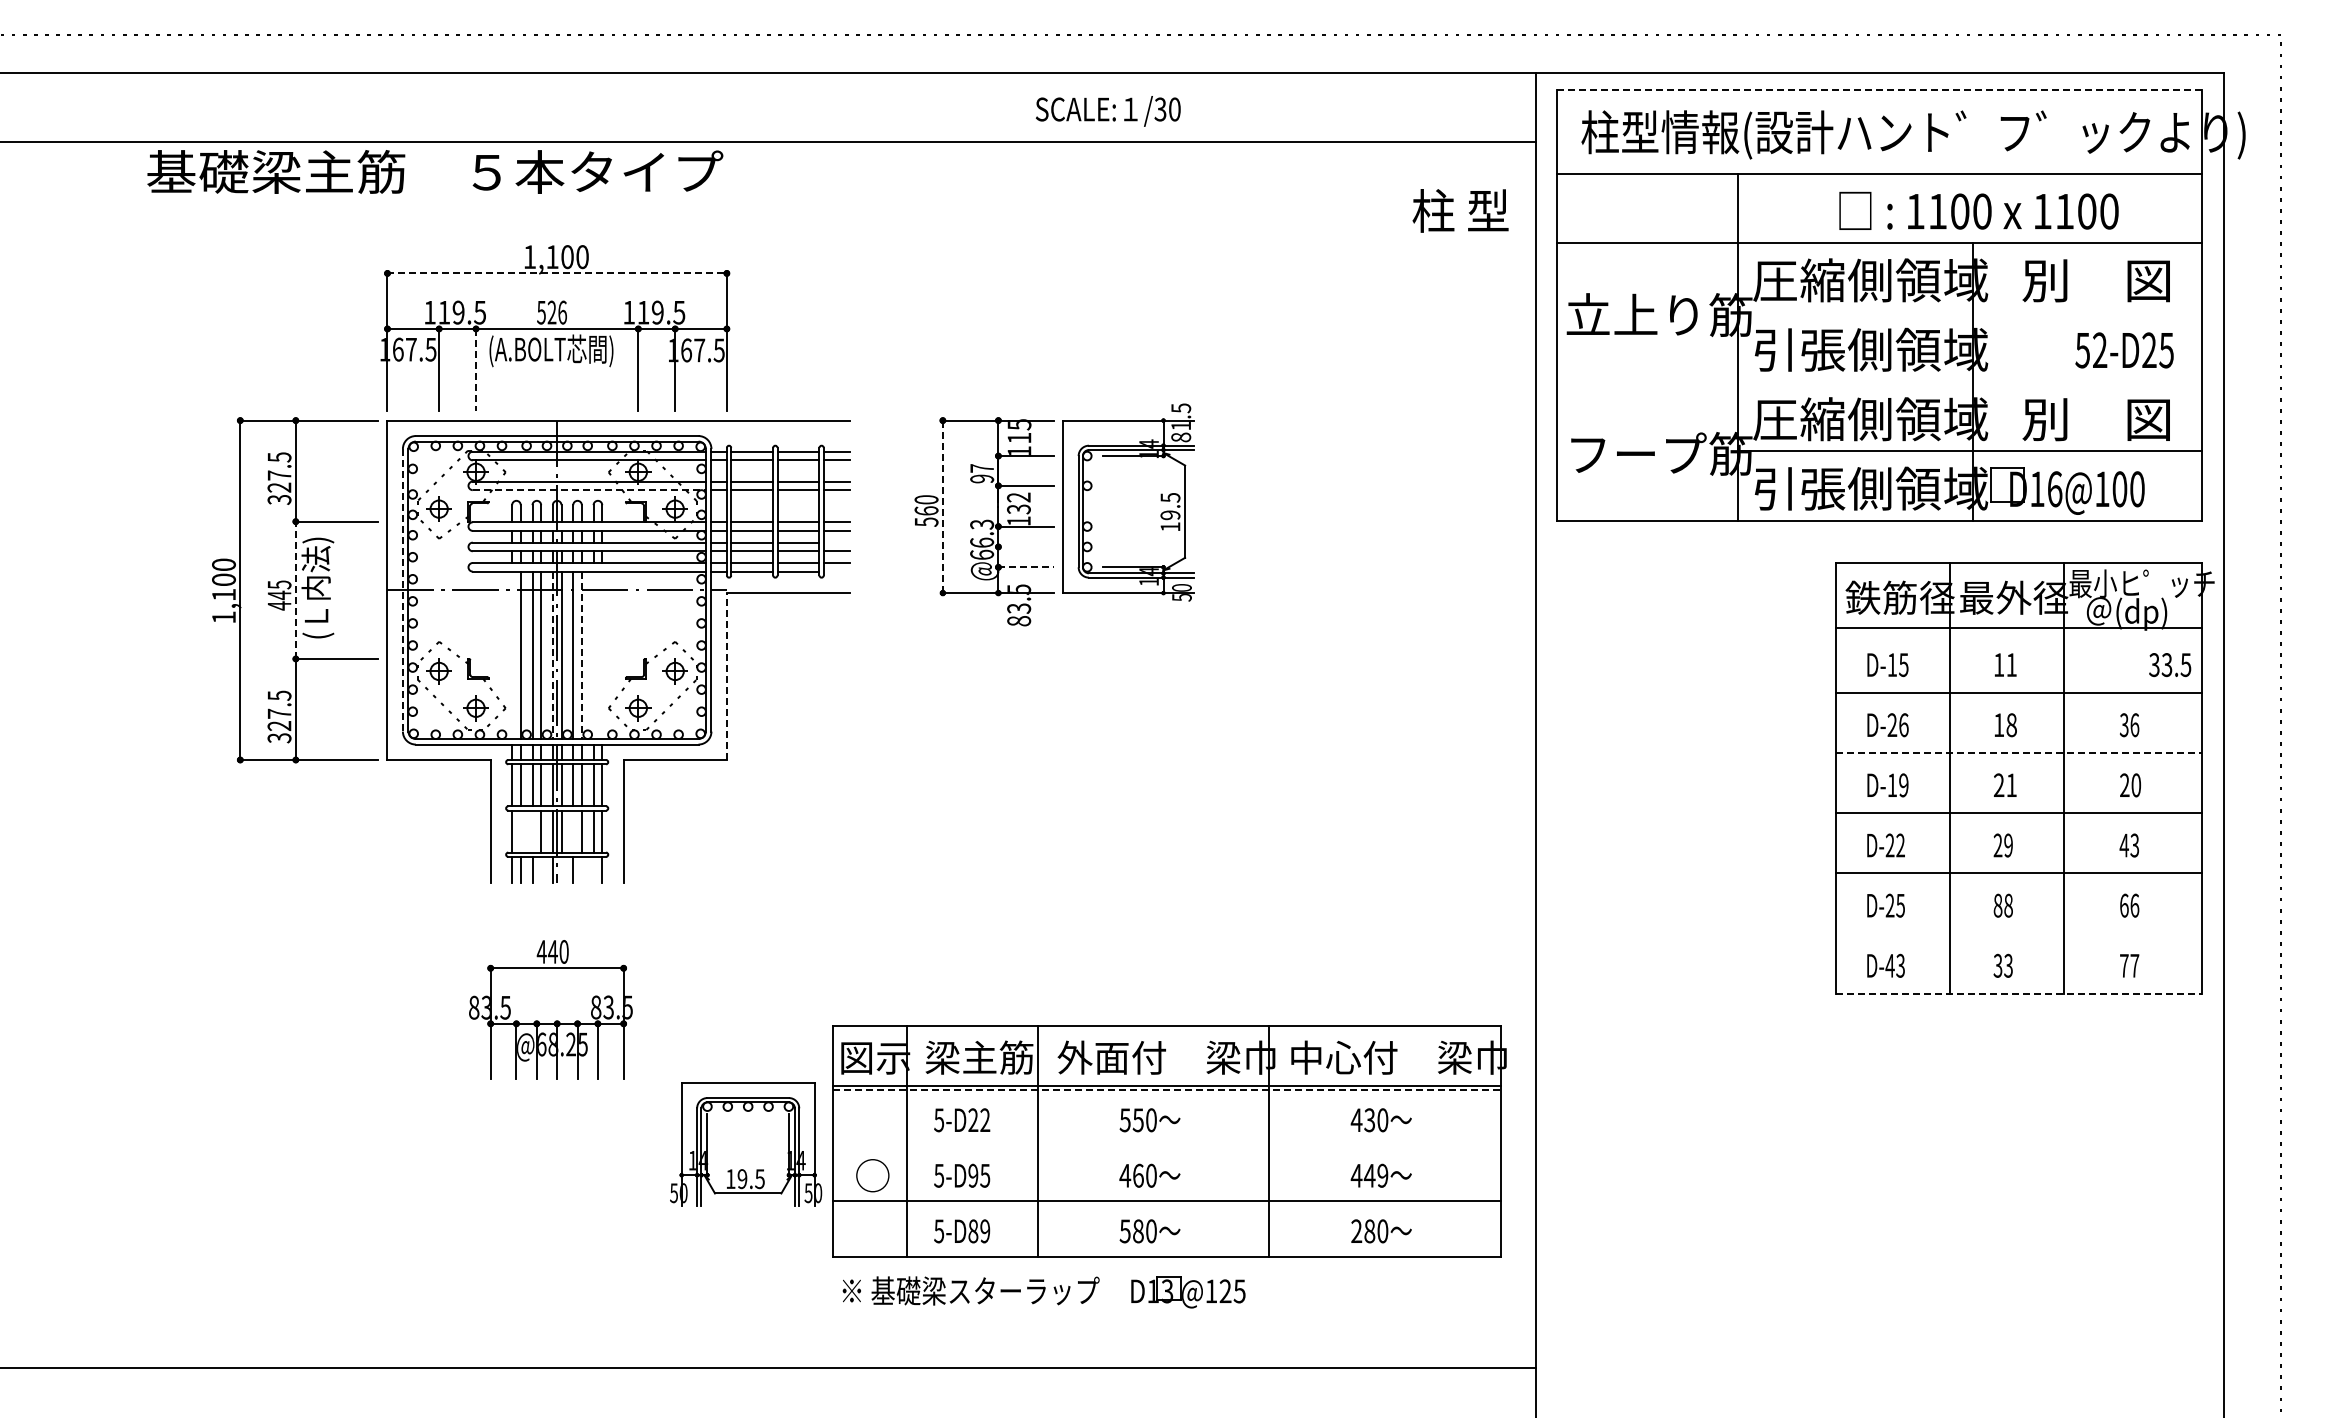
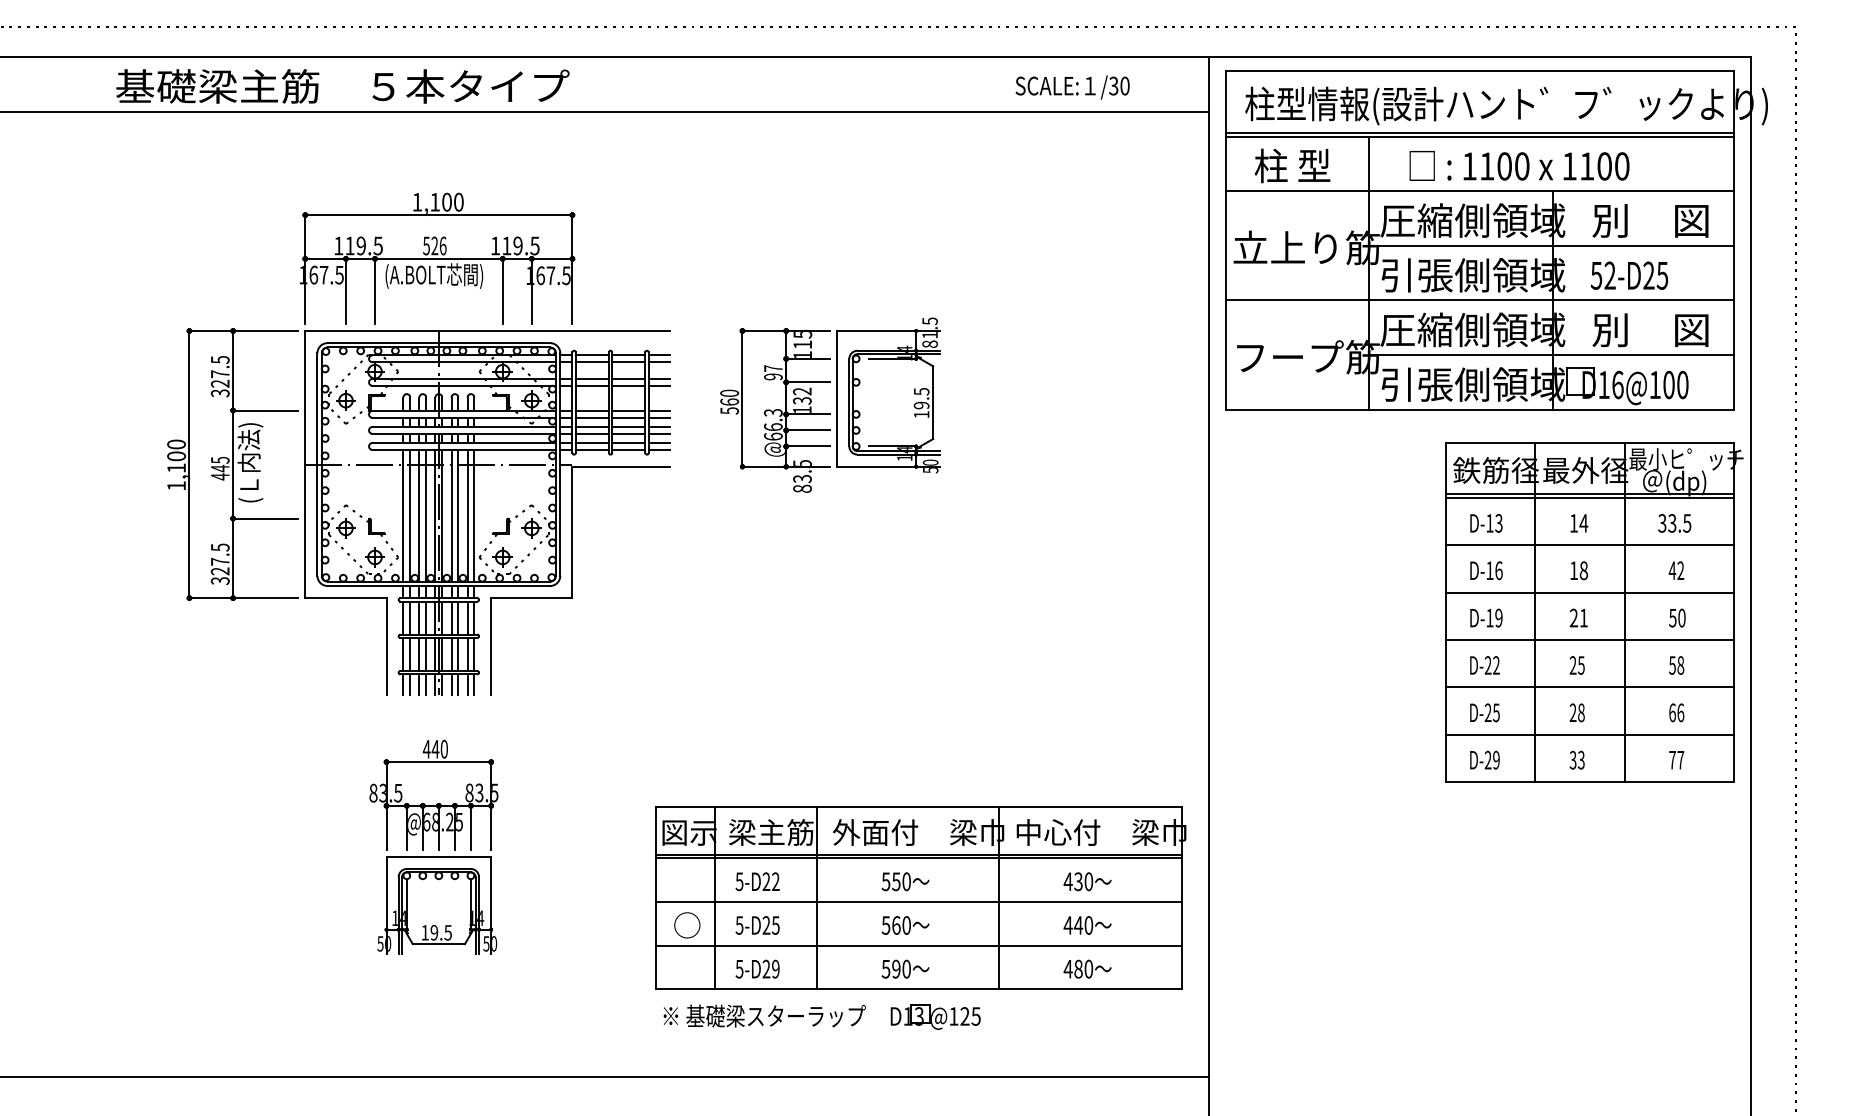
line: (1879, 90) -> (1479, 71), dashed -> solid
text: (1108, 111) -> (1072, 87), moved
line: (1879, 168) -> (1479, 132), added
text: (435, 171) -> (343, 86), moved
text: (1460, 210) -> (1292, 165), moved
text: (1978, 210) -> (1519, 165), moved
line: (557, 273) -> (439, 215), dashed -> solid
line: (1970, 312) -> (1551, 245), added
text: (2124, 350) -> (1629, 275), moved
line: (476, 370) -> (375, 291), dashed -> solid
line: (1879, 381) -> (1479, 300), added
line: (589, 490) -> (464, 385), dashed -> solid
line: (942, 507) -> (742, 399), dashed -> solid
line: (836, 542) -> (658, 426), added
line: (1025, 546) -> (807, 430), added
line: (1026, 567) -> (808, 446), dashed -> solid
line: (836, 571) -> (658, 449), added
line: (295, 590) -> (232, 464), dashed -> solid
line: (402, 590) -> (317, 464), dashed -> solid
line: (2019, 632) -> (1590, 497), added
line: (512, 655) -> (403, 515), added
line: (552, 655) -> (435, 515), dashed -> solid
line: (581, 655) -> (458, 515), dashed -> solid
line: (593, 655) -> (467, 515), added
line: (602, 655) -> (474, 515), added
text: (1903, 664) -> (1498, 522), D-15 -> D-13
text: (2011, 664) -> (1583, 522), 11 -> 14
text: (2170, 665) -> (1675, 523), moved
line: (726, 676) -> (572, 532), dashed -> solid
text: (1892, 724) -> (1490, 570), D-26 -> D-16
text: (2129, 725) -> (1676, 570), 36 -> 42
line: (2019, 753) -> (1590, 593), dashed -> solid
text: (2124, 785) -> (1672, 618), 20 -> 50
line: (520, 831) -> (409, 654), added
line: (532, 831) -> (419, 654), added
line: (573, 831) -> (451, 654), added
text: (2008, 845) -> (1581, 665), 29 -> 25
text: (2129, 845) -> (1676, 665), 43 -> 58
line: (541, 869) -> (426, 684), added
line: (561, 869) -> (442, 684), added
line: (581, 869) -> (458, 684), added
line: (593, 869) -> (467, 684), added
text: (1997, 905) -> (1572, 712), 88 -> 28
line: (2019, 933) -> (1590, 734), added
text: (1894, 965) -> (1491, 759), D-43 -> D-29
line: (2019, 993) -> (1590, 781), dashed -> solid
line: (1167, 1090) -> (919, 858), dashed -> solid
part: (746, 1144) -> (437, 905), moved
line: (1166, 1145) -> (918, 901), added
text: (973, 1175) -> (766, 925), 5-D95 -> 5-D25
text: (1125, 1175) -> (886, 925), 460 -> 560
text: (1382, 1175) -> (1088, 925), 449 -> 440
text: (1356, 1230) -> (1068, 968), 280 -> 480
text: (973, 1231) -> (766, 969), 5-D89 -> 5-D29
text: (1138, 1231) -> (896, 969), 580 -> 590

